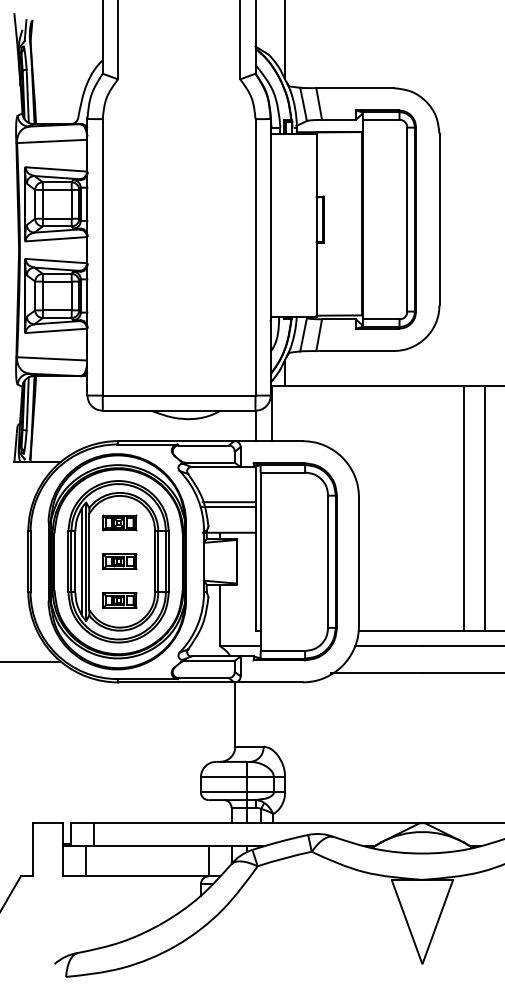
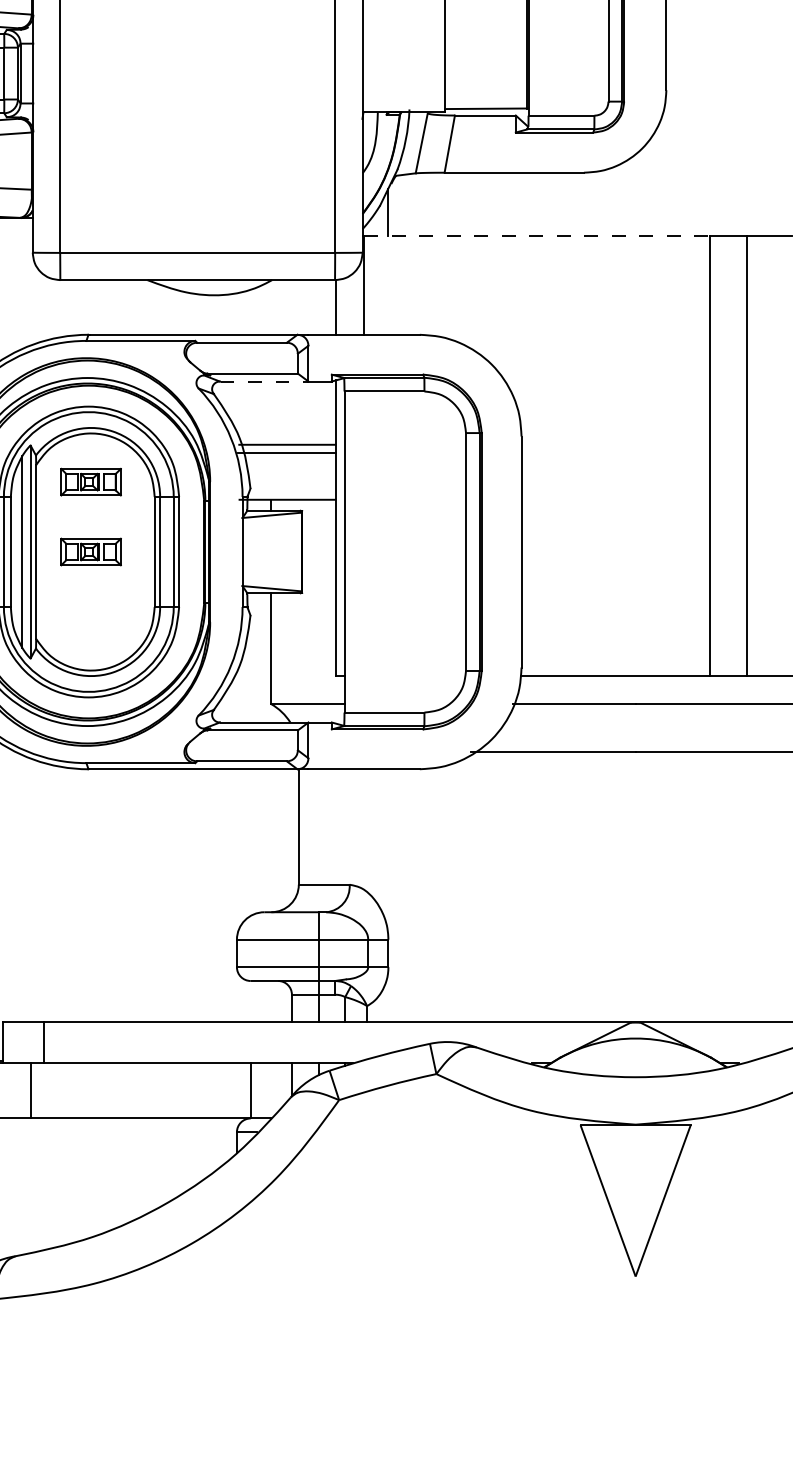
line: (367, 386) -> (536, 236), solid -> dashed
line: (216, 467) -> (264, 382), solid -> dashed
part: (119, 600) -> (90, 621), removed

